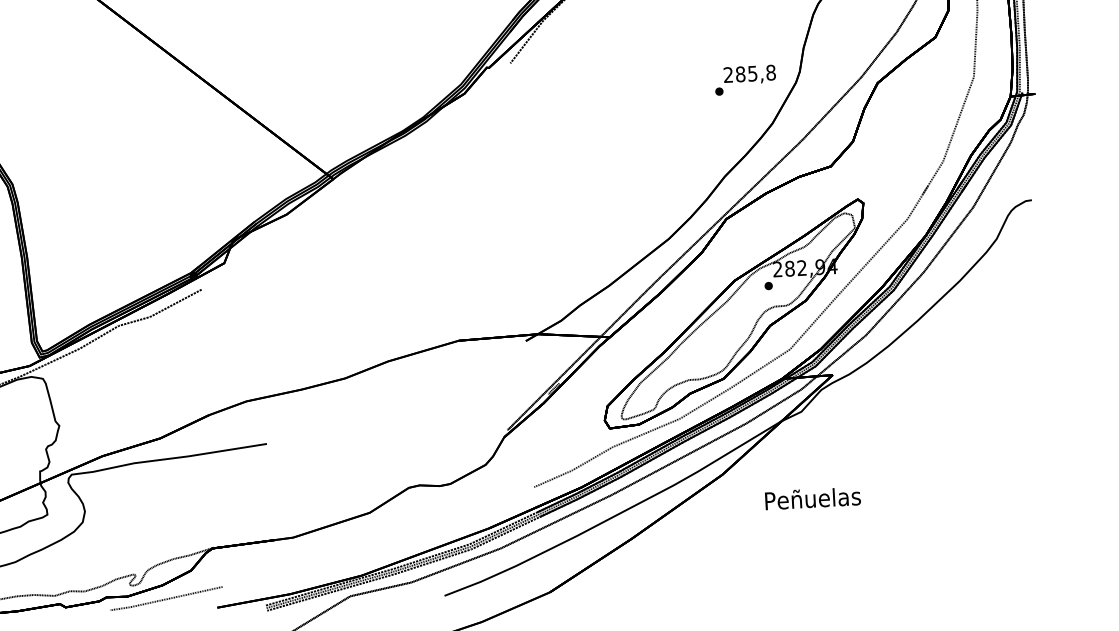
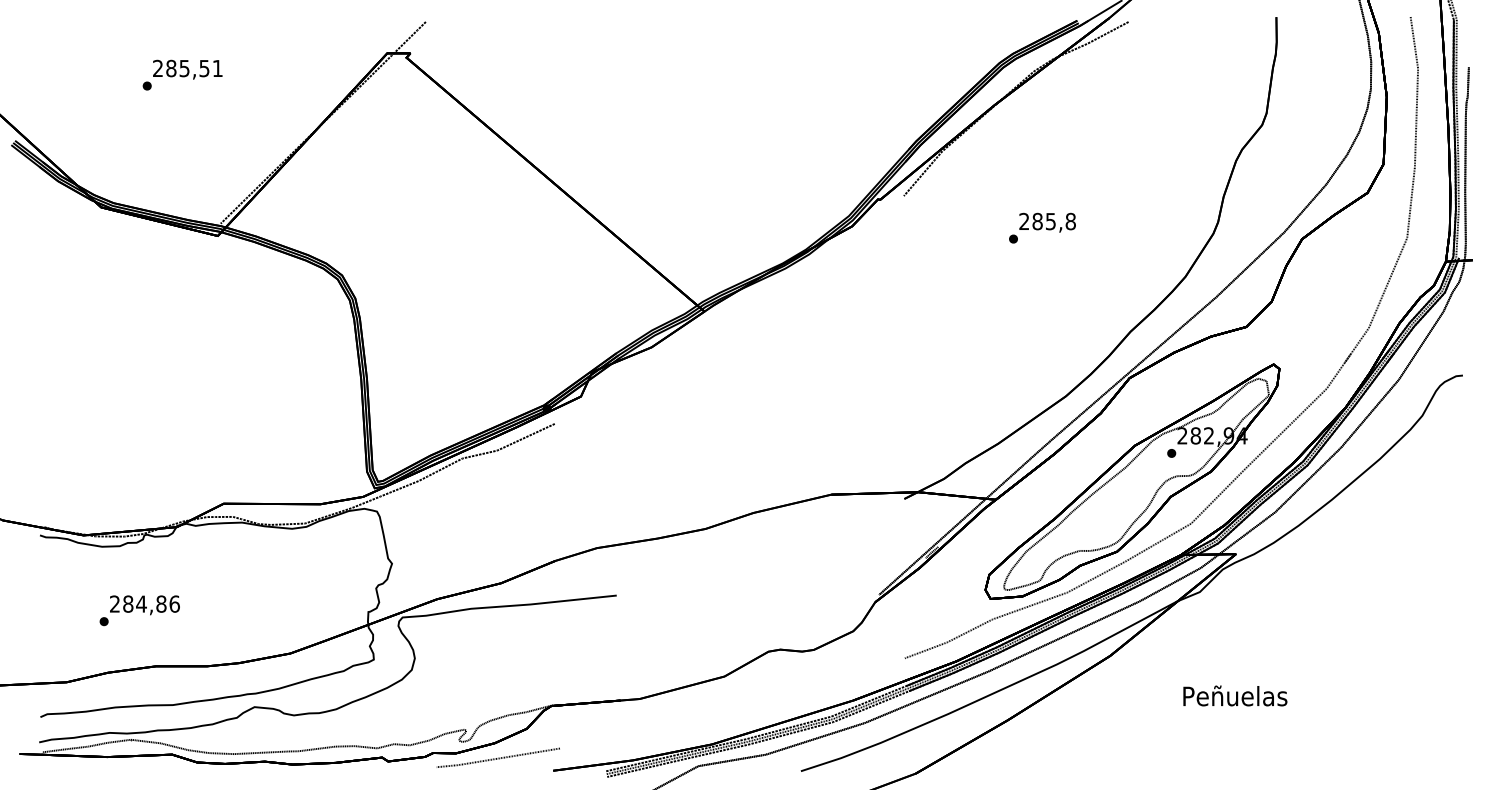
text: (745, 79) -> (1042, 227), moved
text: (813, 497) -> (1235, 695), moved

